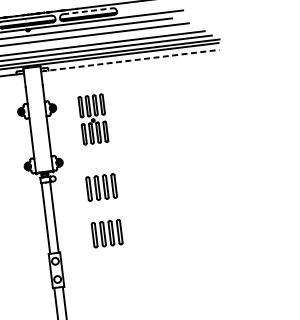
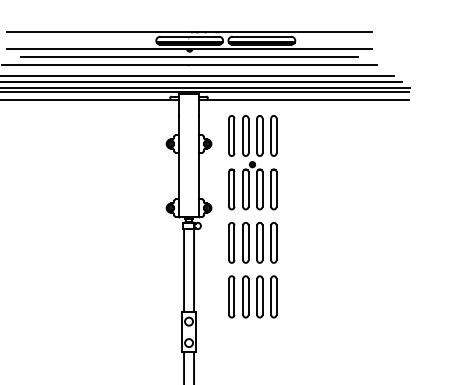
line: (88, 10) -> (262, 36), dashed -> solid
line: (129, 60) -> (303, 99), dashed -> solid
part: (93, 119) -> (252, 162), size x1.67
part: (101, 187) -> (252, 242), size x1.43
part: (106, 233) -> (252, 296), size x1.43

